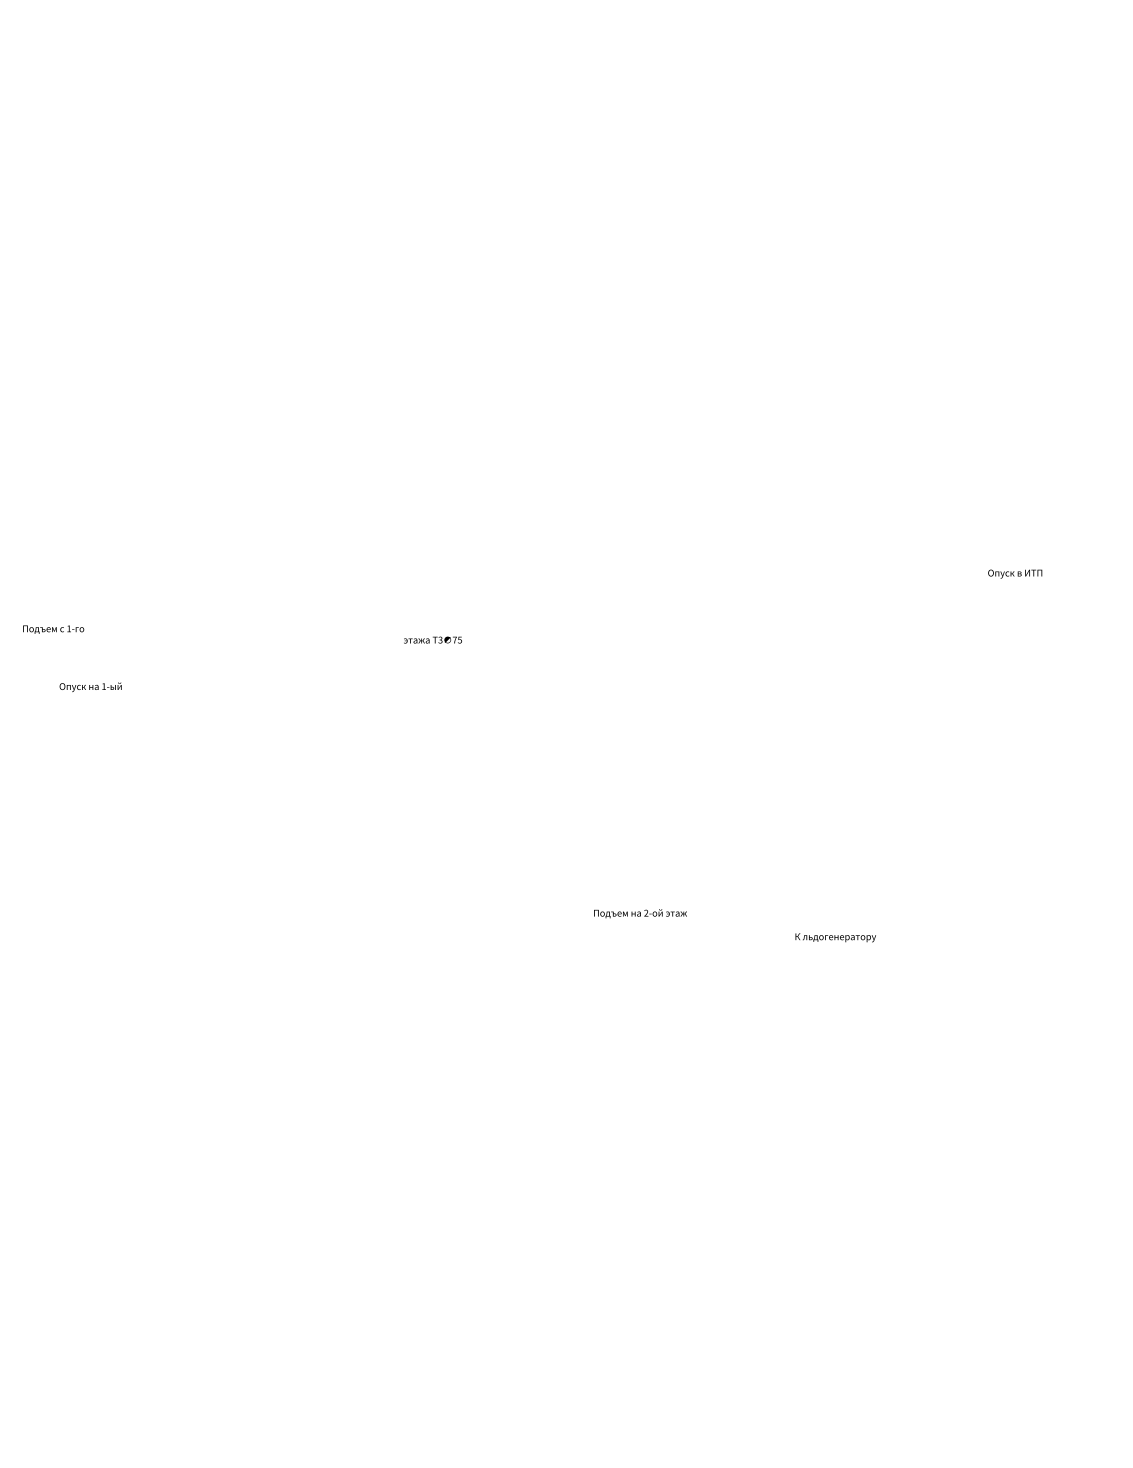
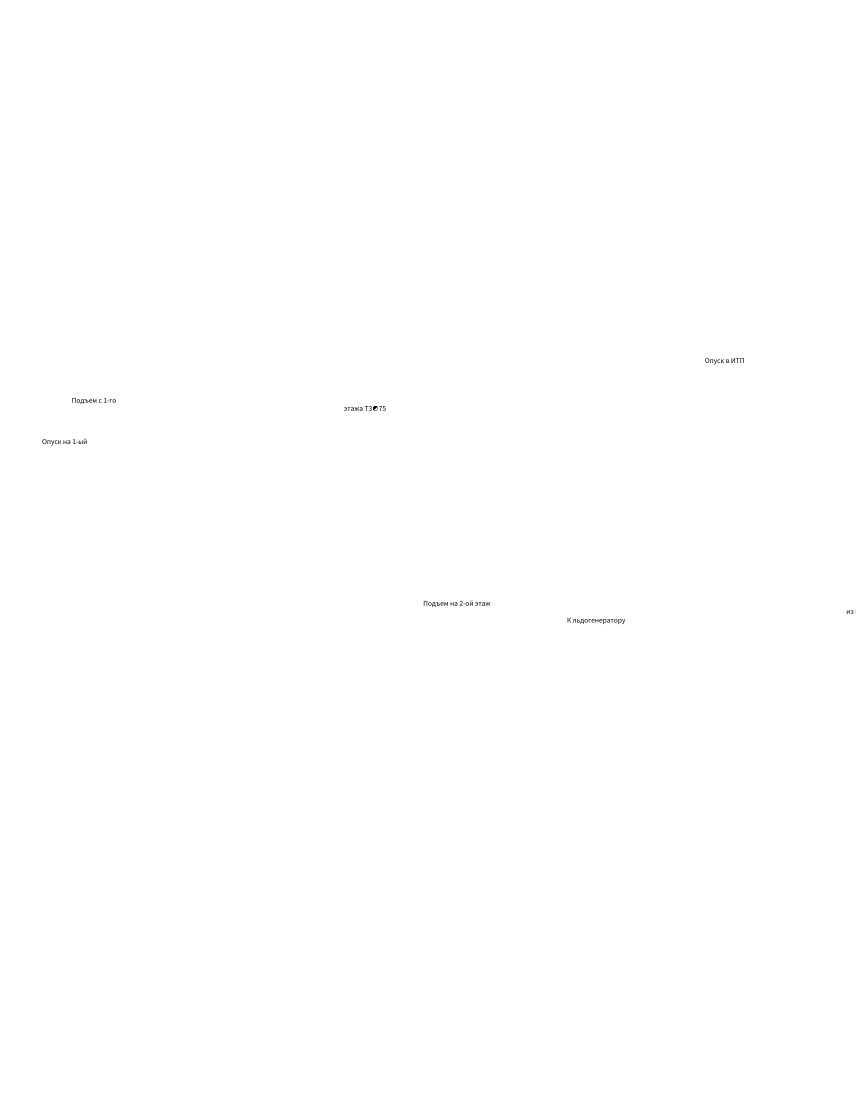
text: (241, 634) -> (228, 404), moved

